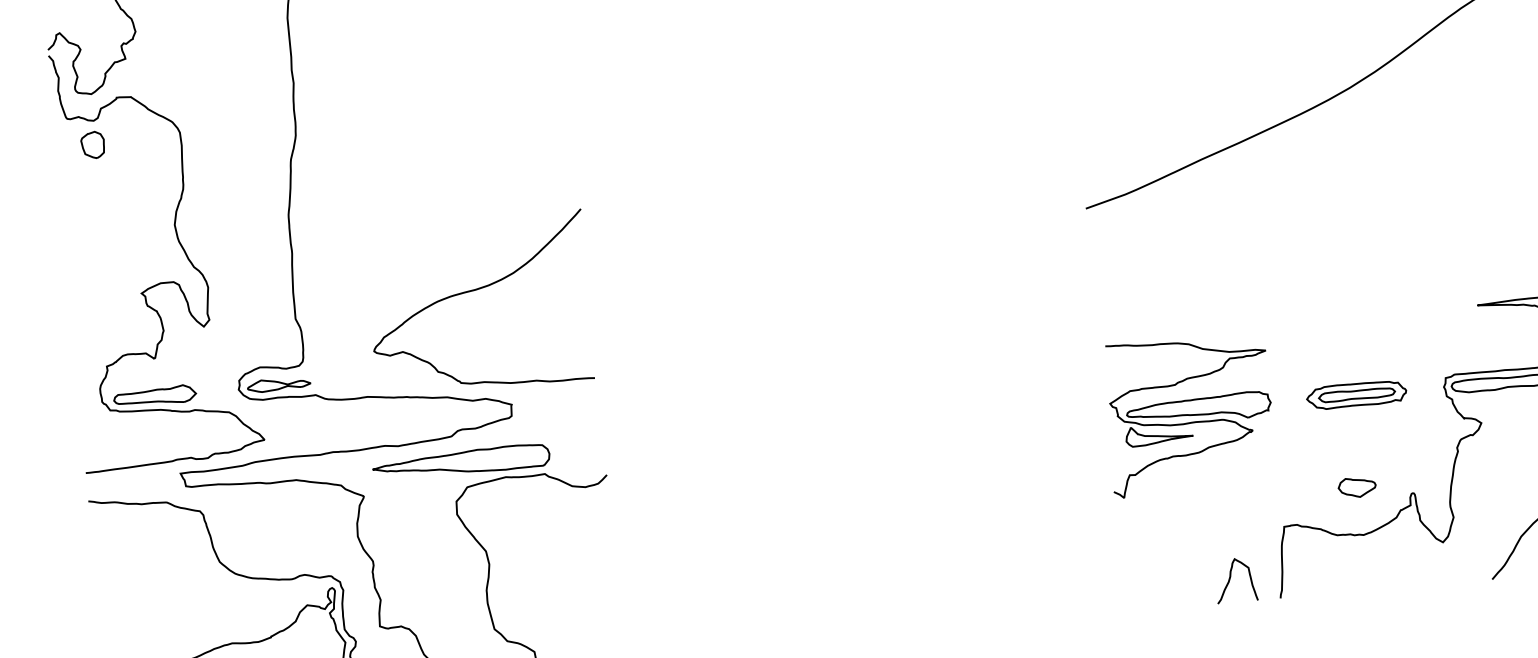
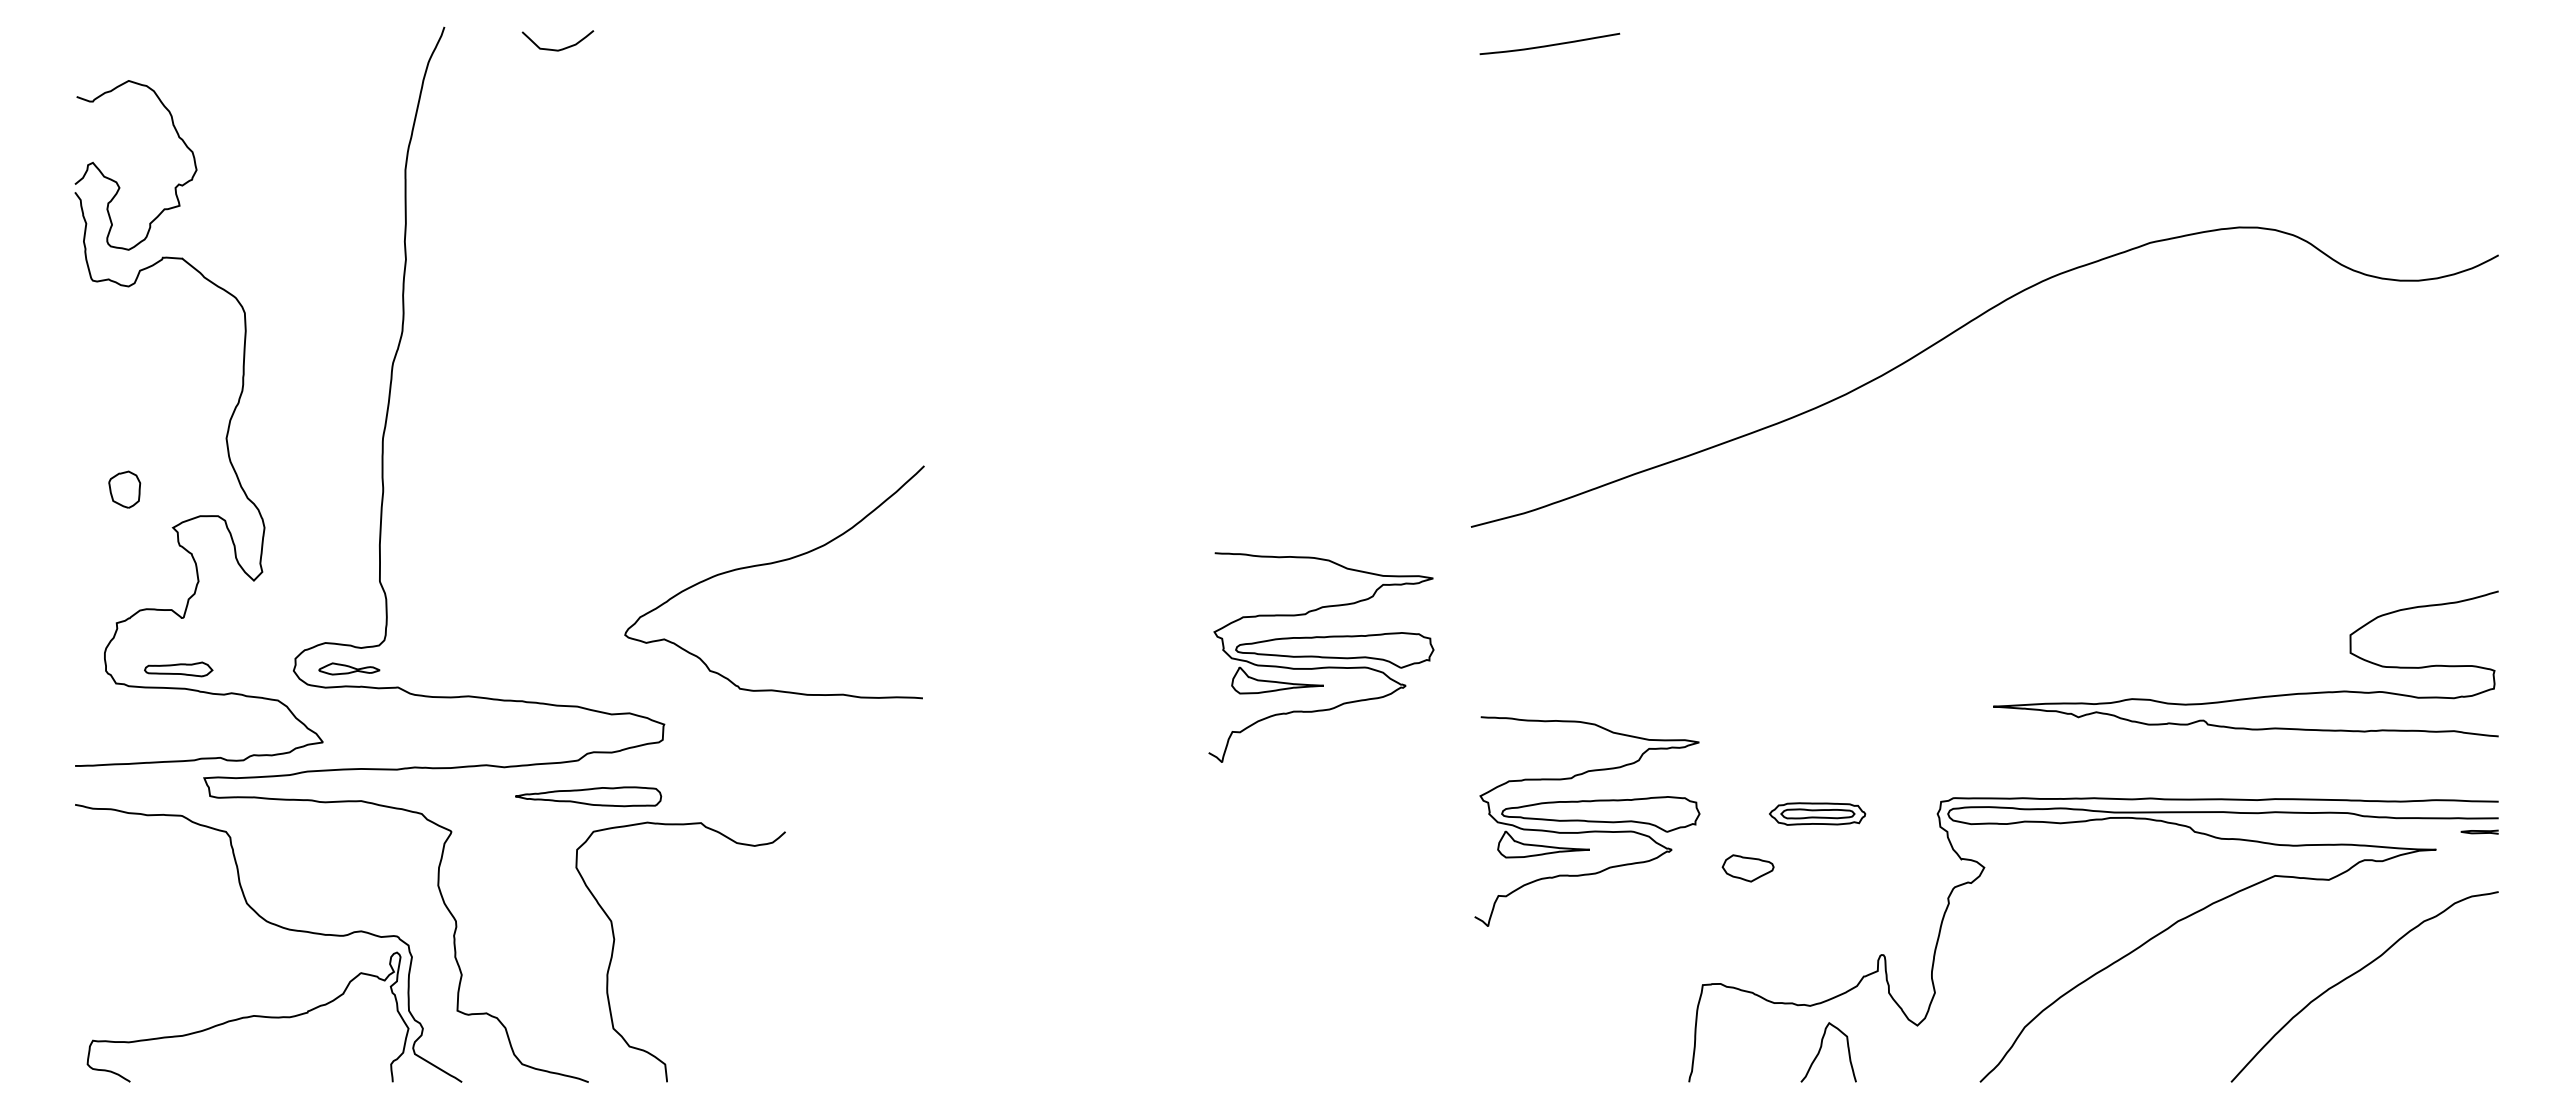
part: (92, 145) -> (124, 489), moved
curve: (476, 290) -> (771, 564), moved
part: (985, 313) -> (1321, 657), added
part: (279, 384) -> (349, 668), size x0.7
part: (1356, 394) -> (1817, 813), size x0.7
part: (154, 396) -> (178, 669), size x0.6
part: (461, 461) -> (588, 796), size x0.6
part: (1356, 487) -> (1747, 868), moved
curve: (1230, 578) -> (1821, 1048), moved

